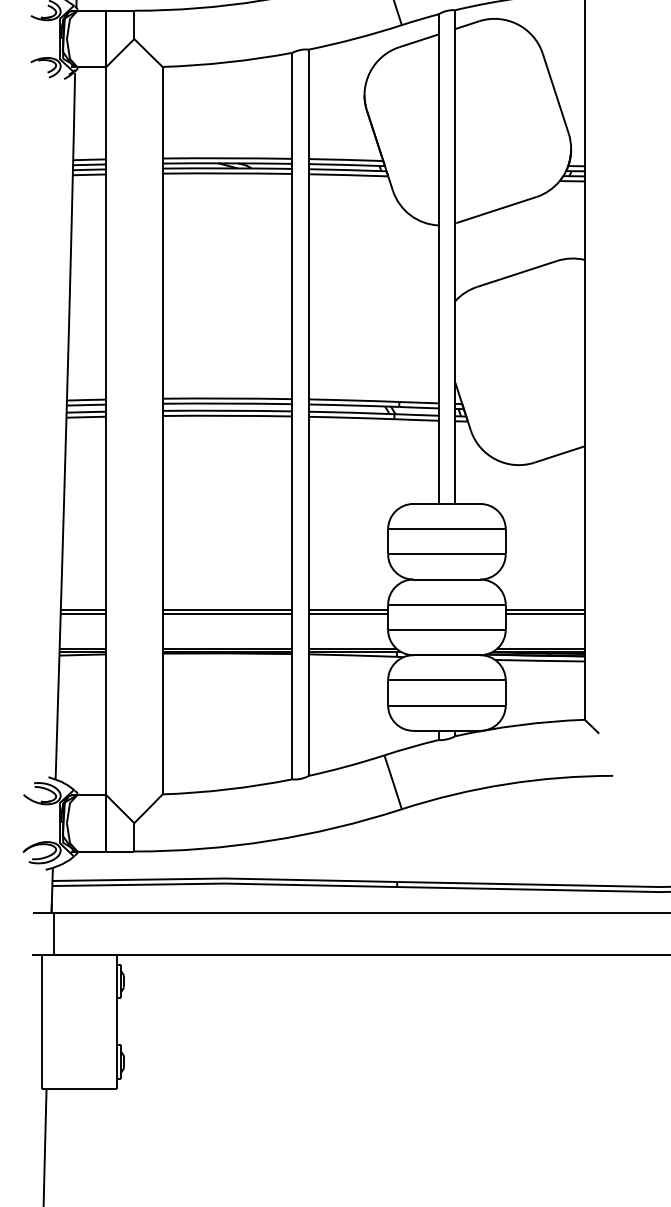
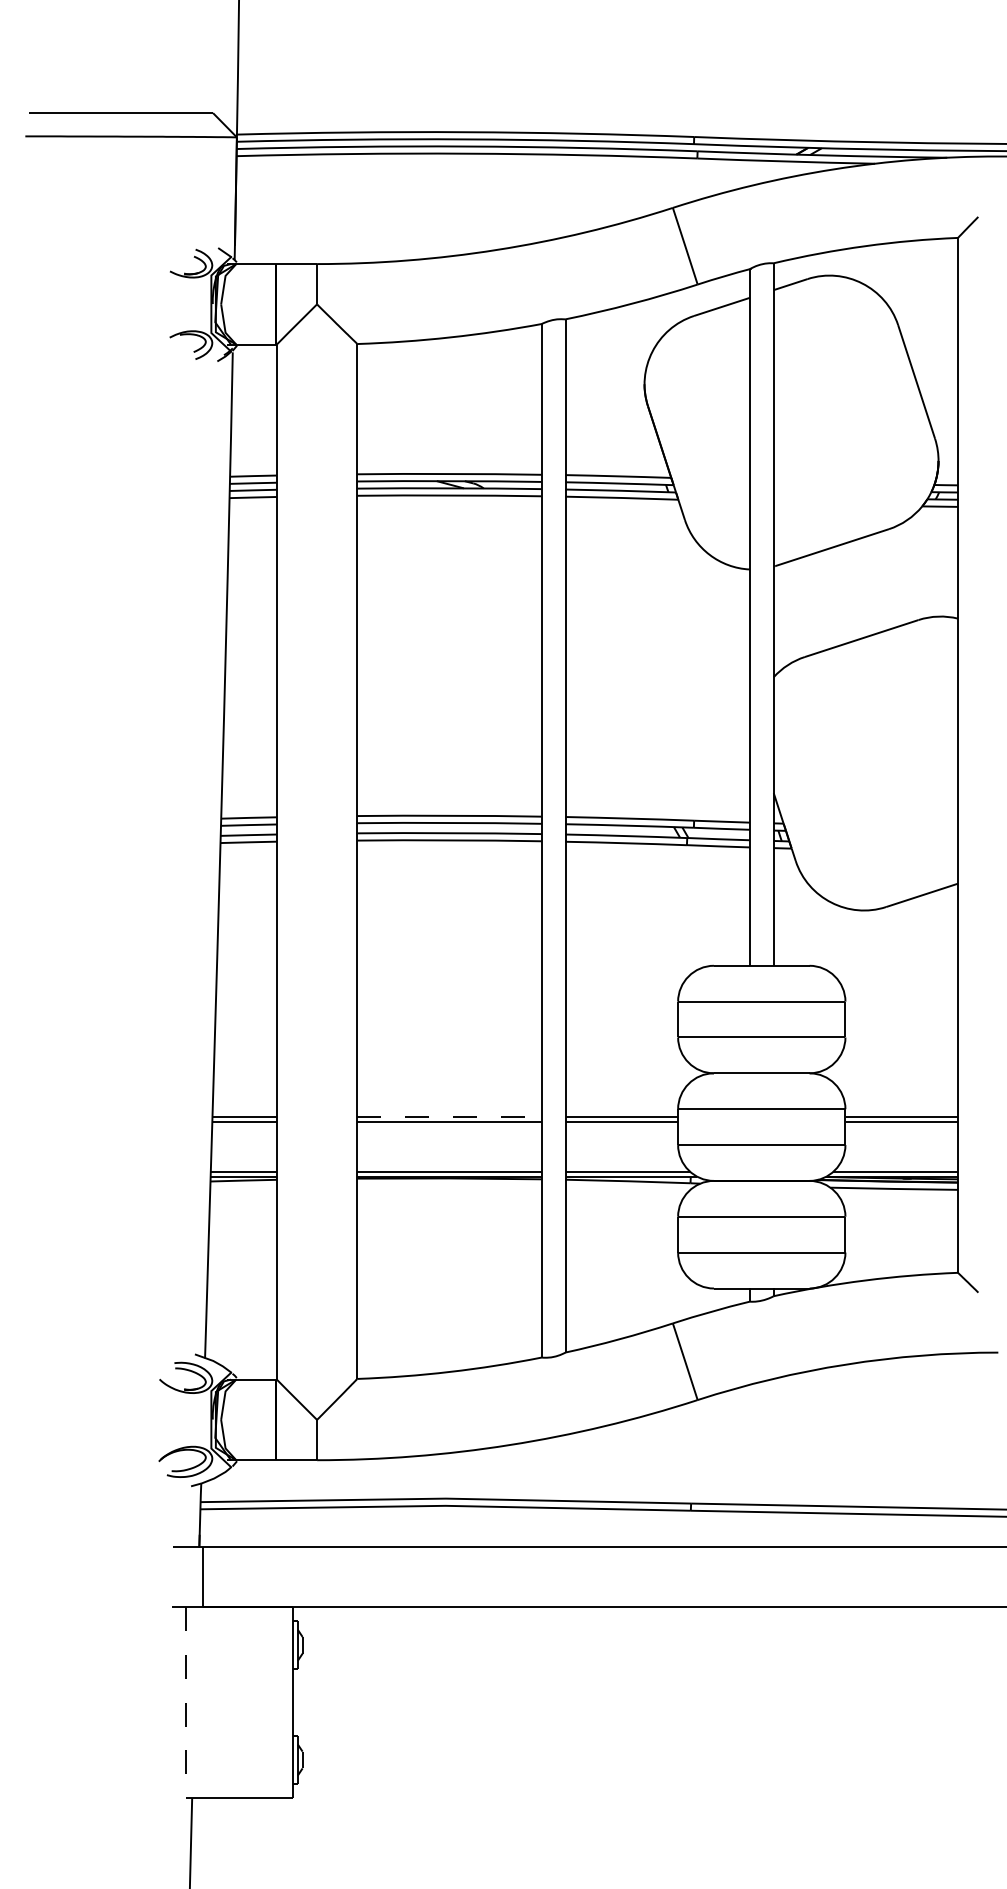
line: (228, 610) -> (450, 1117), solid -> dashed
line: (41, 1021) -> (185, 1702), solid -> dashed

